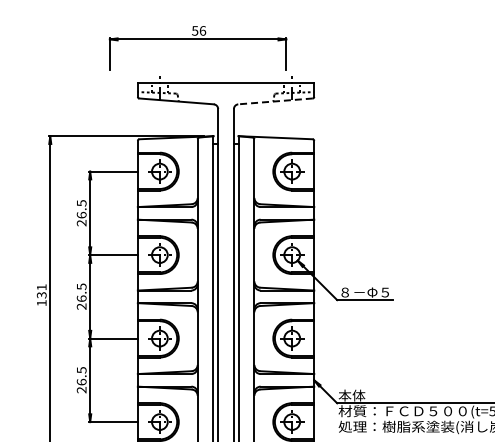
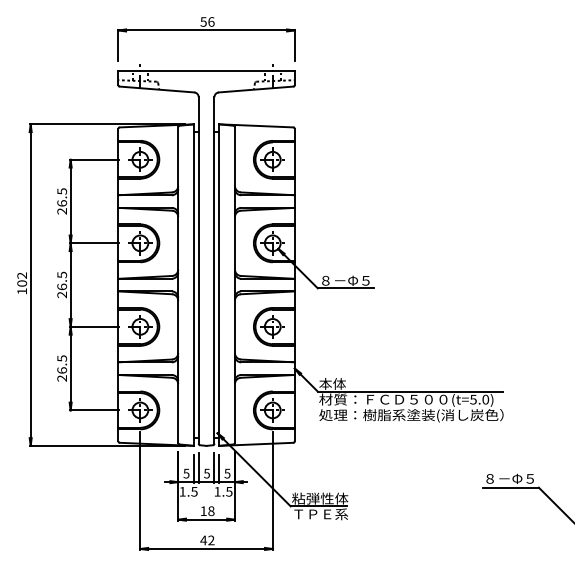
part: (197, 39) -> (206, 30), moved
line: (274, 101) -> (255, 89), dashed -> solid
text: (41, 291) -> (21, 279), 131 -> 102

